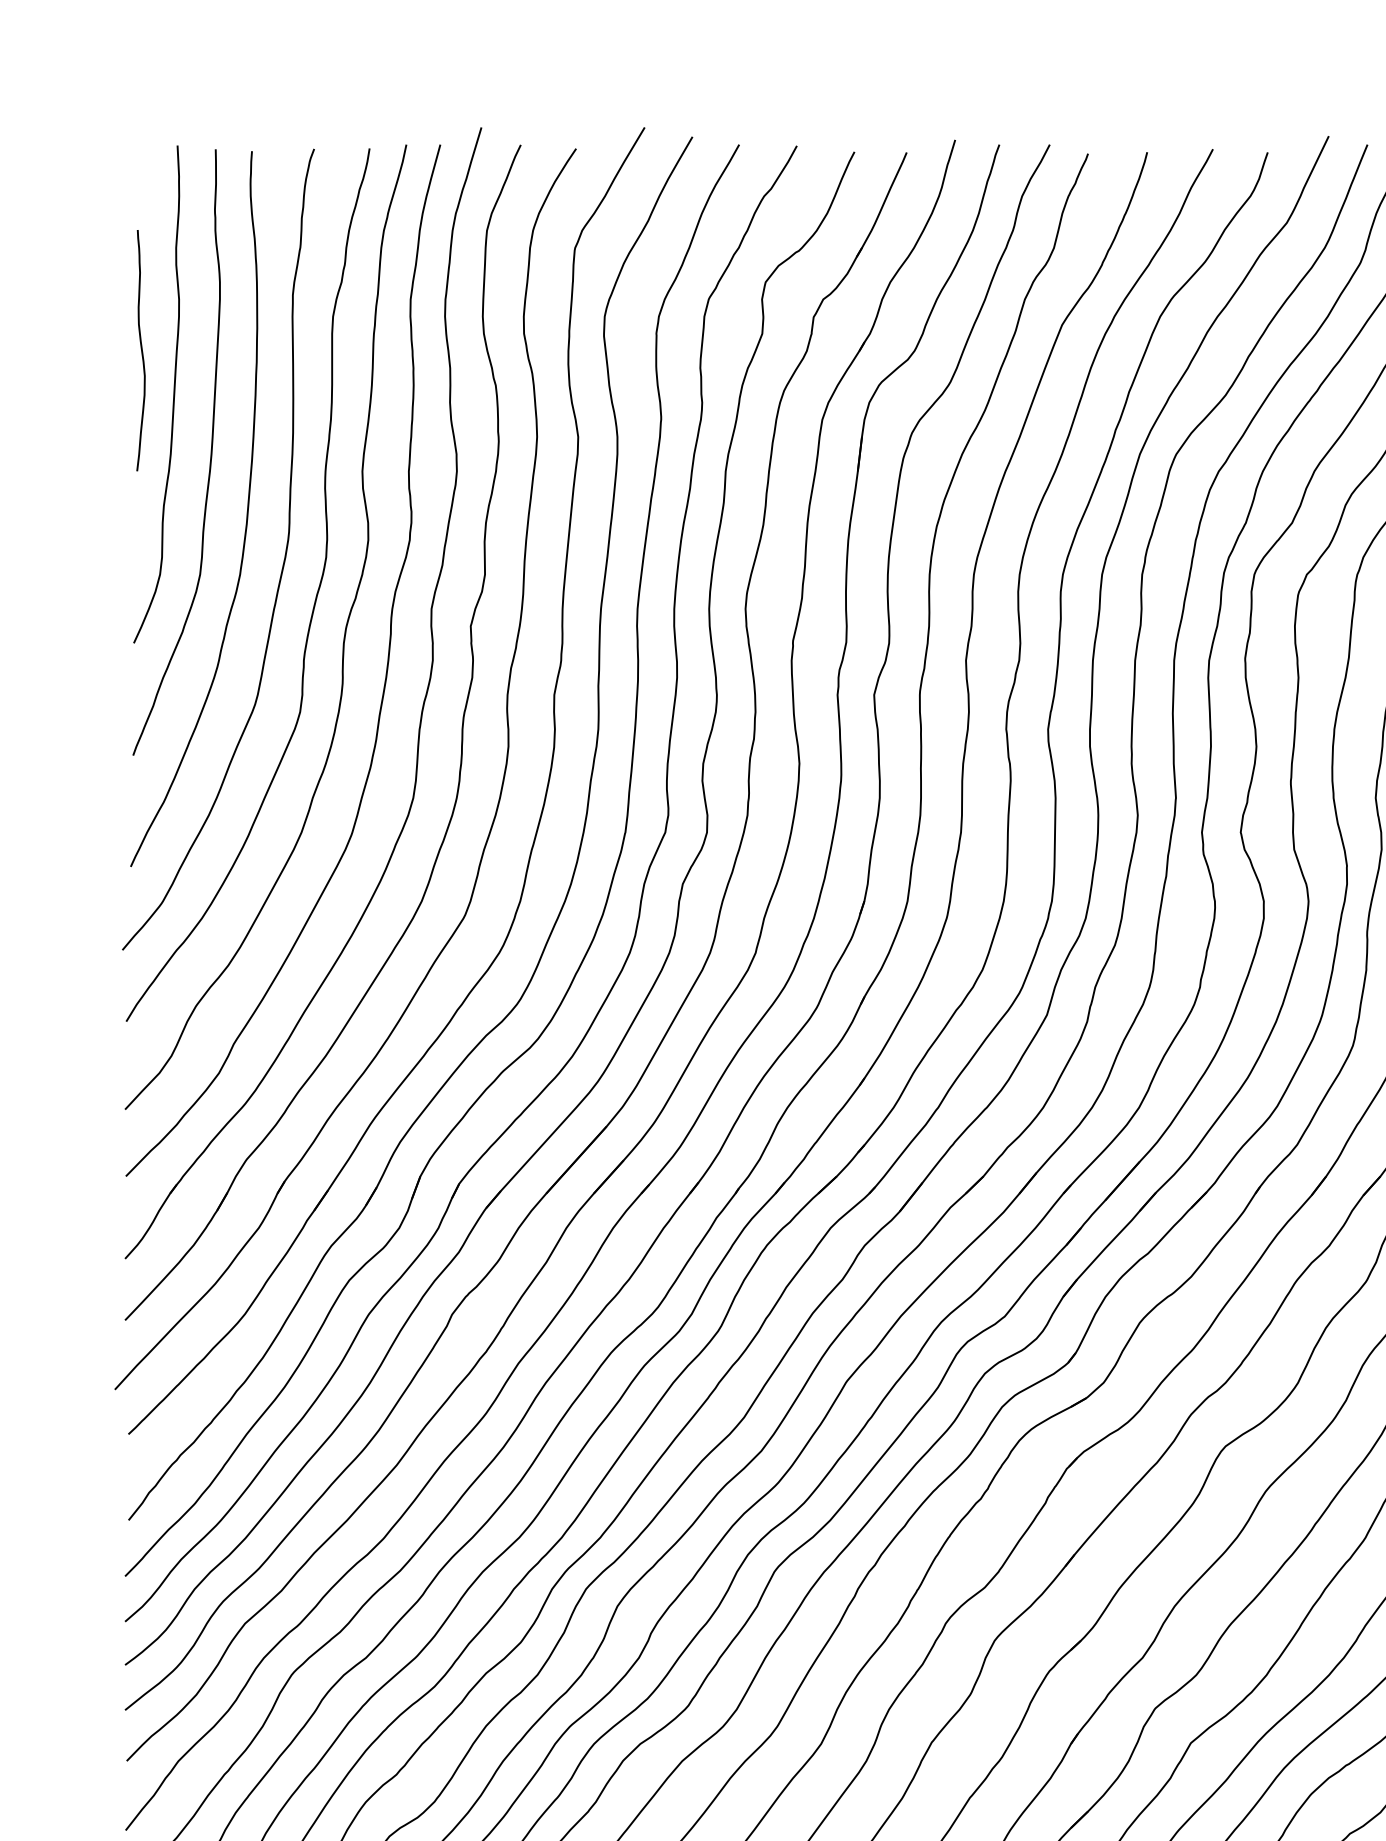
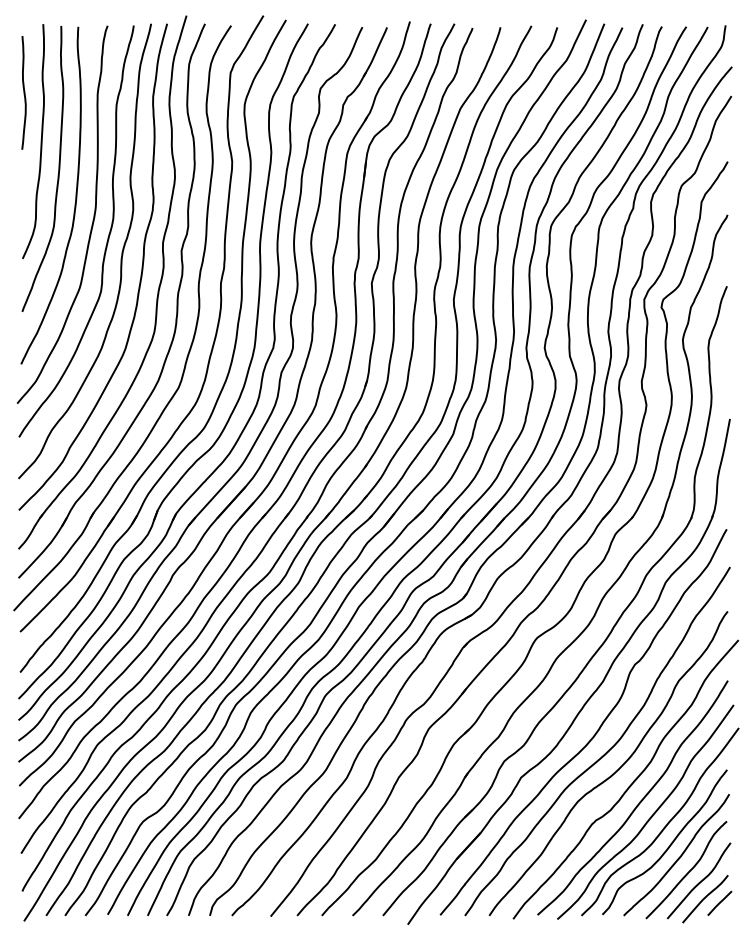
curve: (139, 349) -> (23, 92), moved

